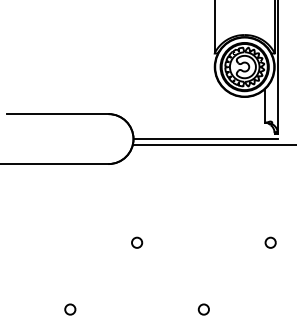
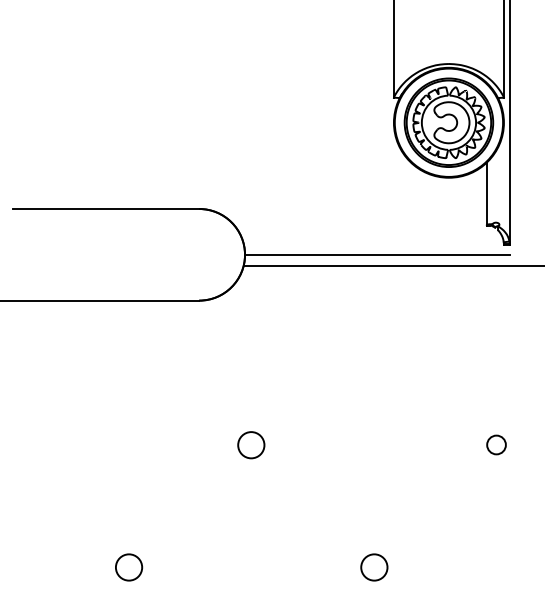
circle: (137, 242) -> (252, 444), size x1.4
circle: (70, 309) -> (129, 567), size x1.4
circle: (203, 309) -> (373, 567), size x1.4

